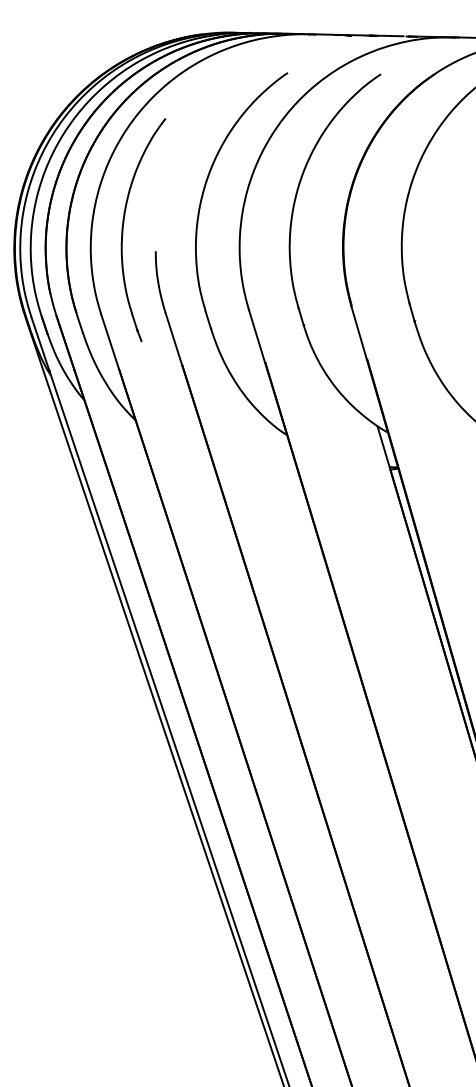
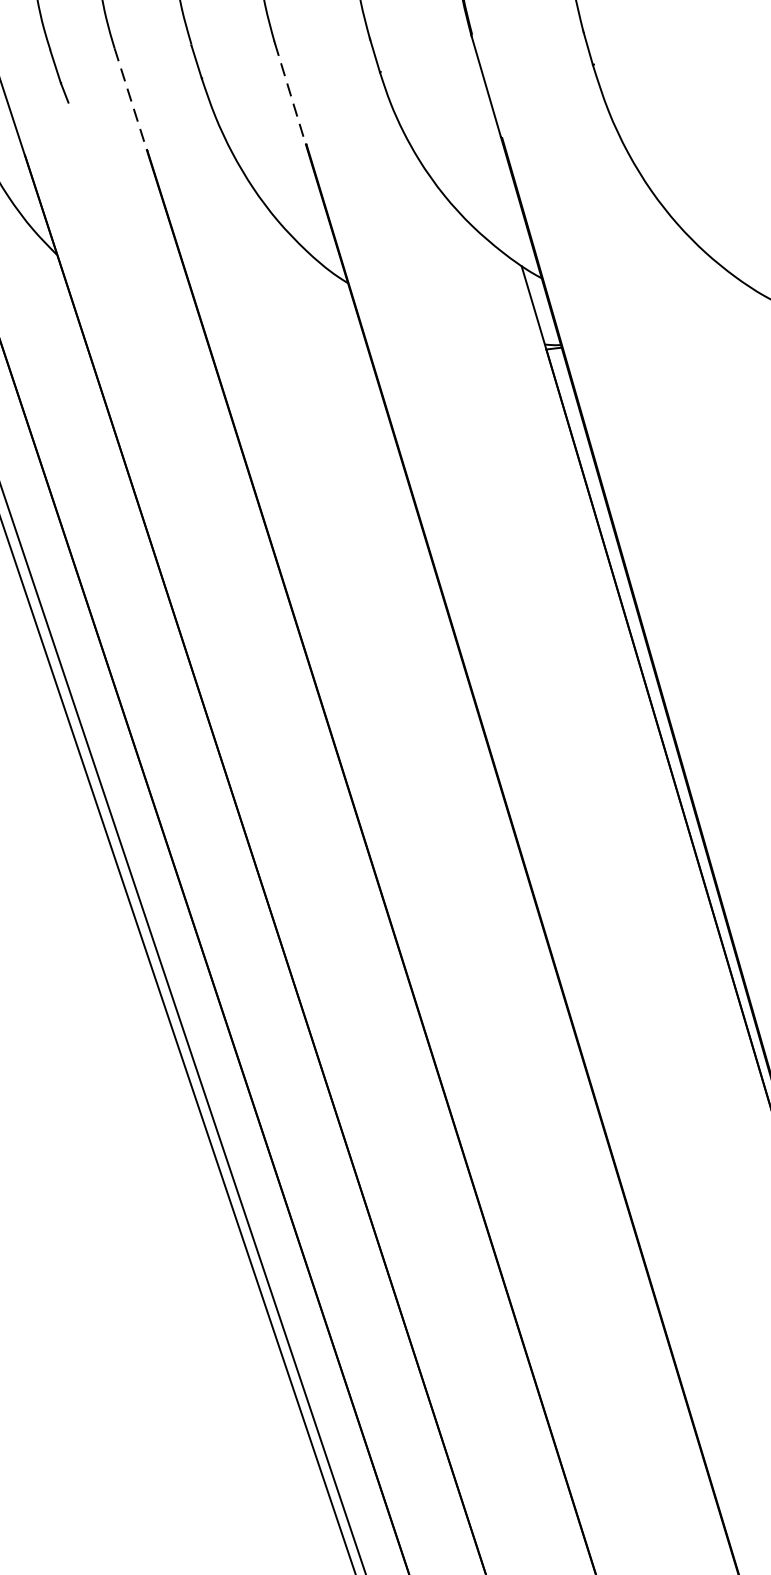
line: (257, 336) -> (291, 93), solid -> dashed
line: (173, 339) -> (129, 99), solid -> dashed

